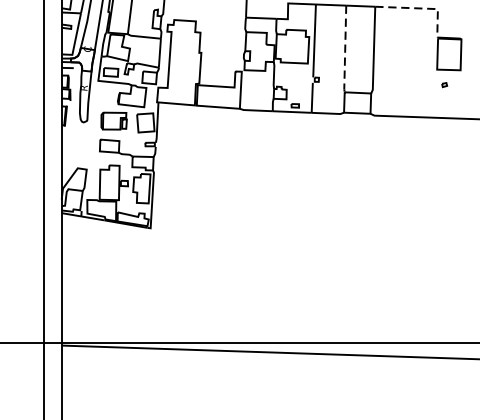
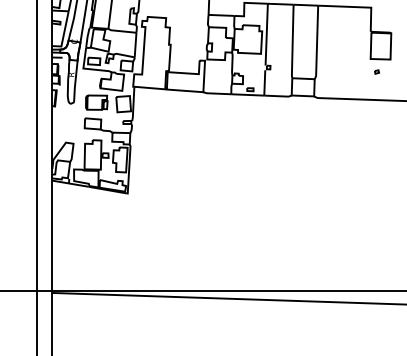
line: (421, 8) -> (357, 7), dashed -> solid
line: (344, 50) -> (292, 42), dashed -> solid

